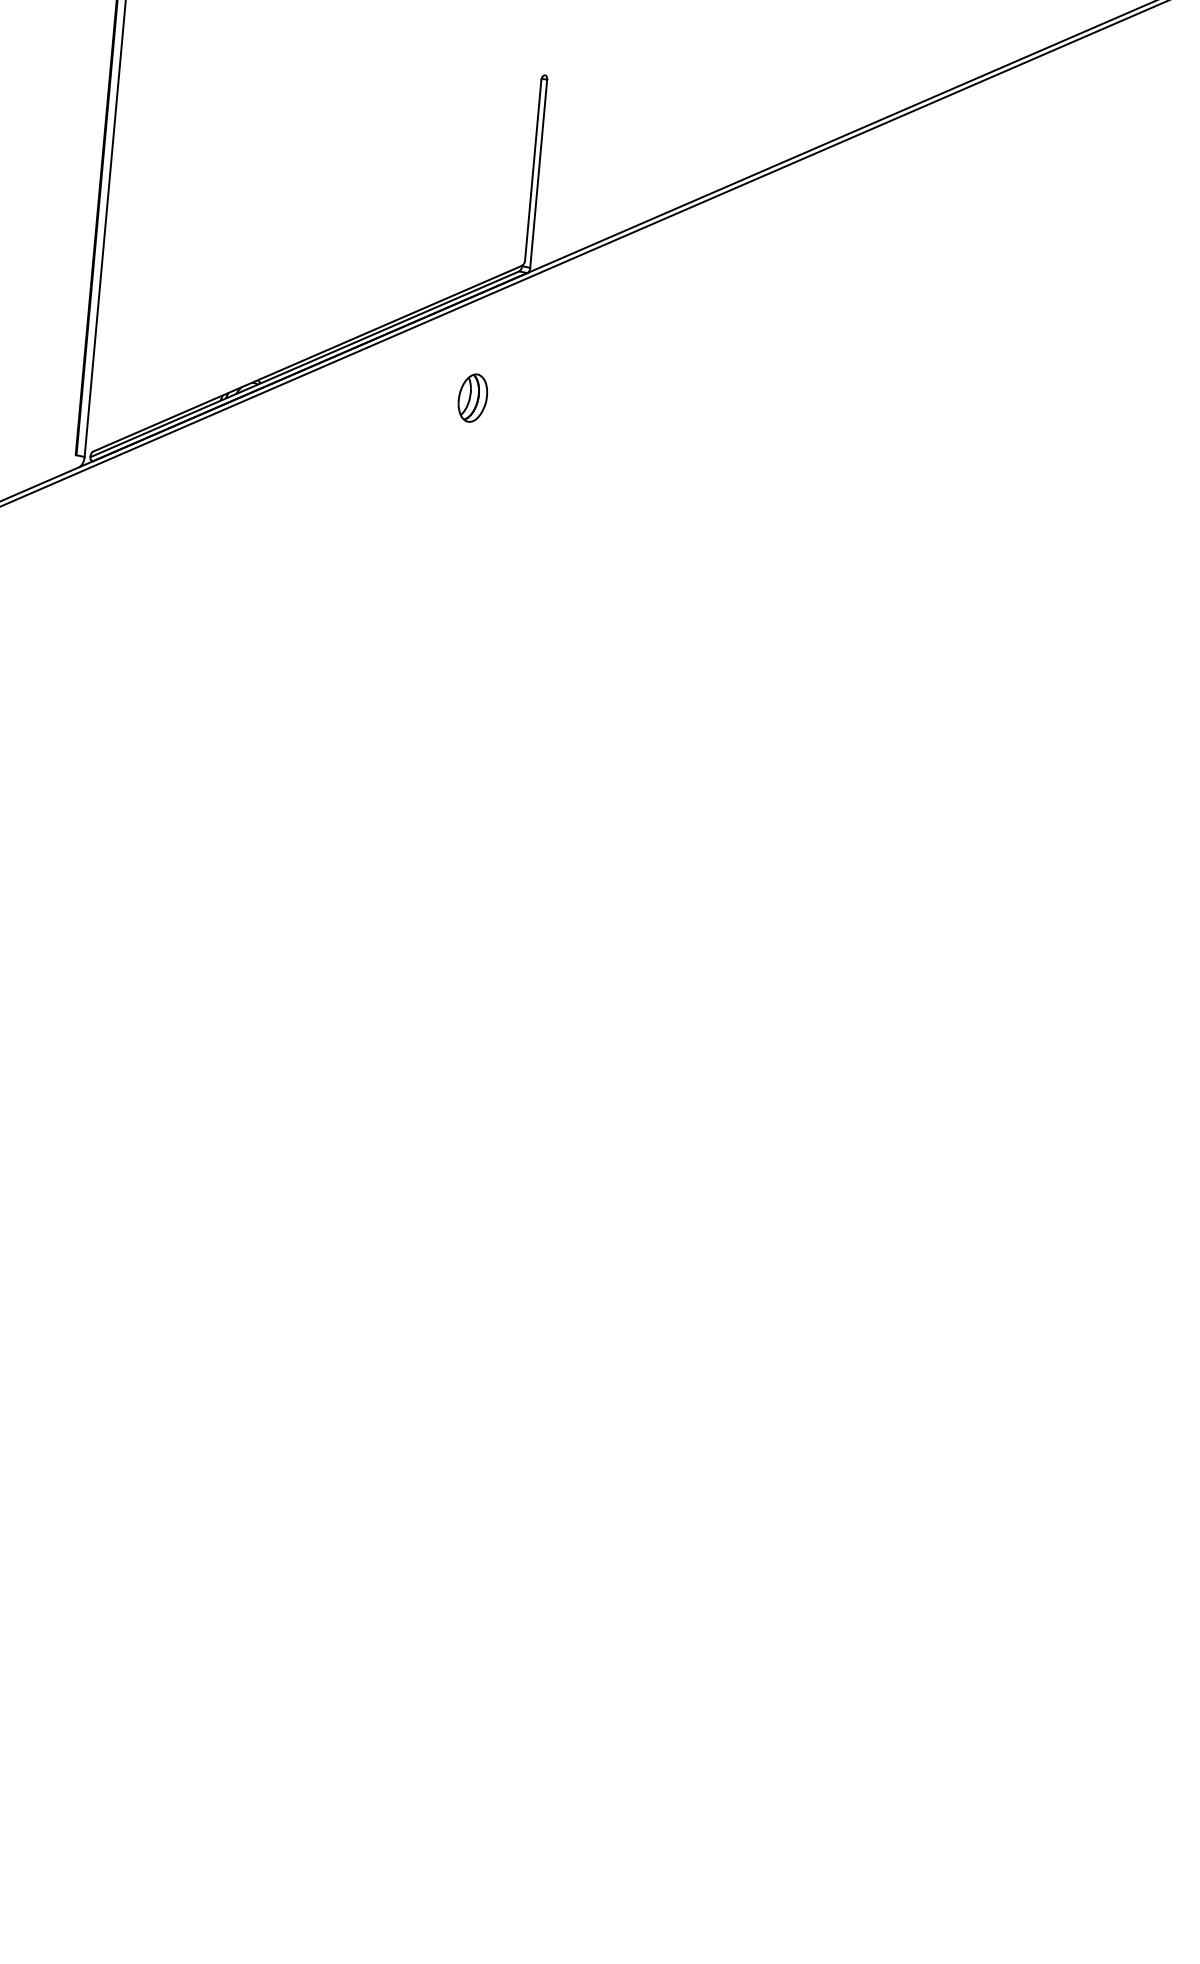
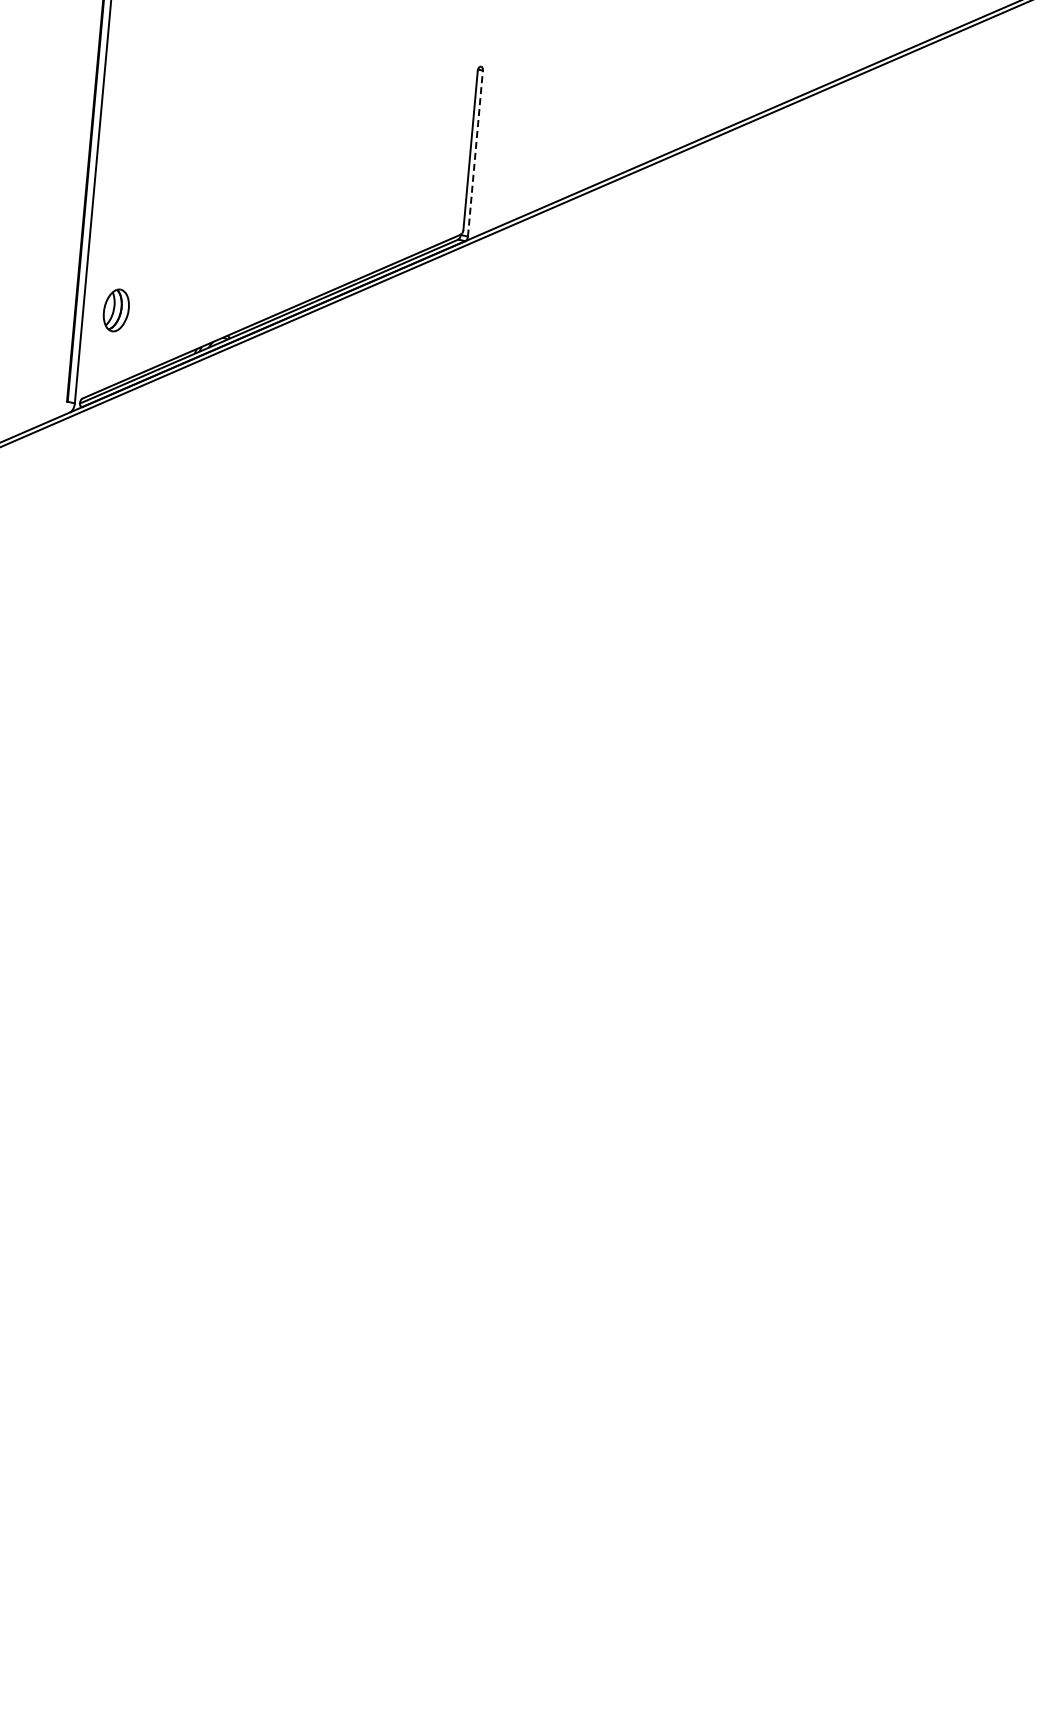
line: (538, 173) -> (475, 153), solid -> dashed
part: (471, 398) -> (115, 310), moved

